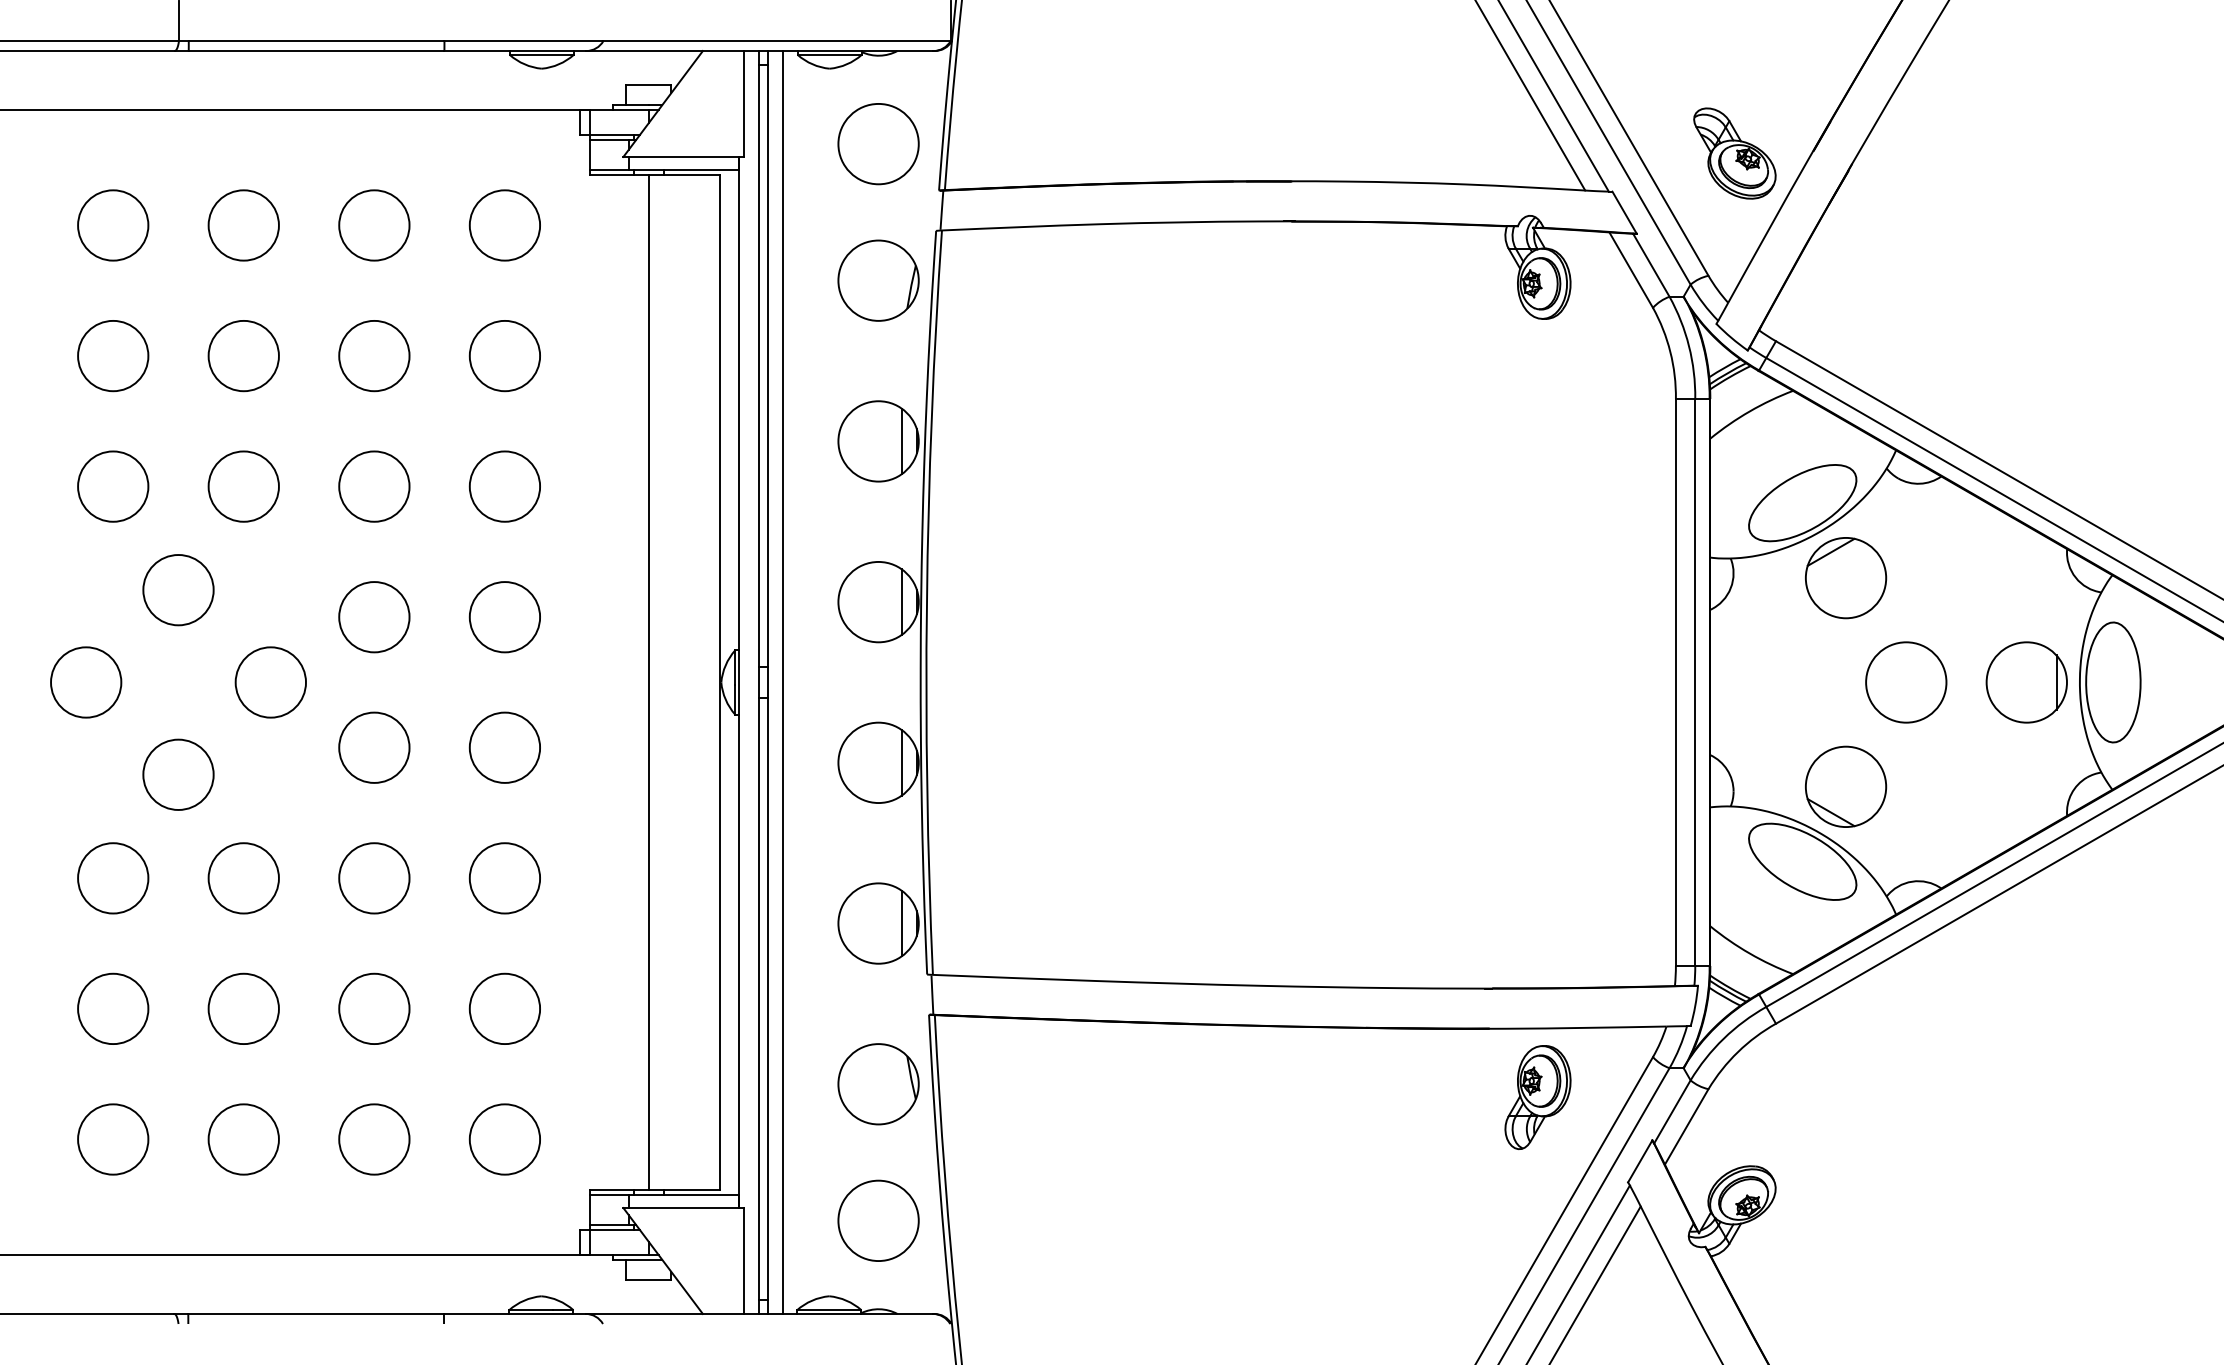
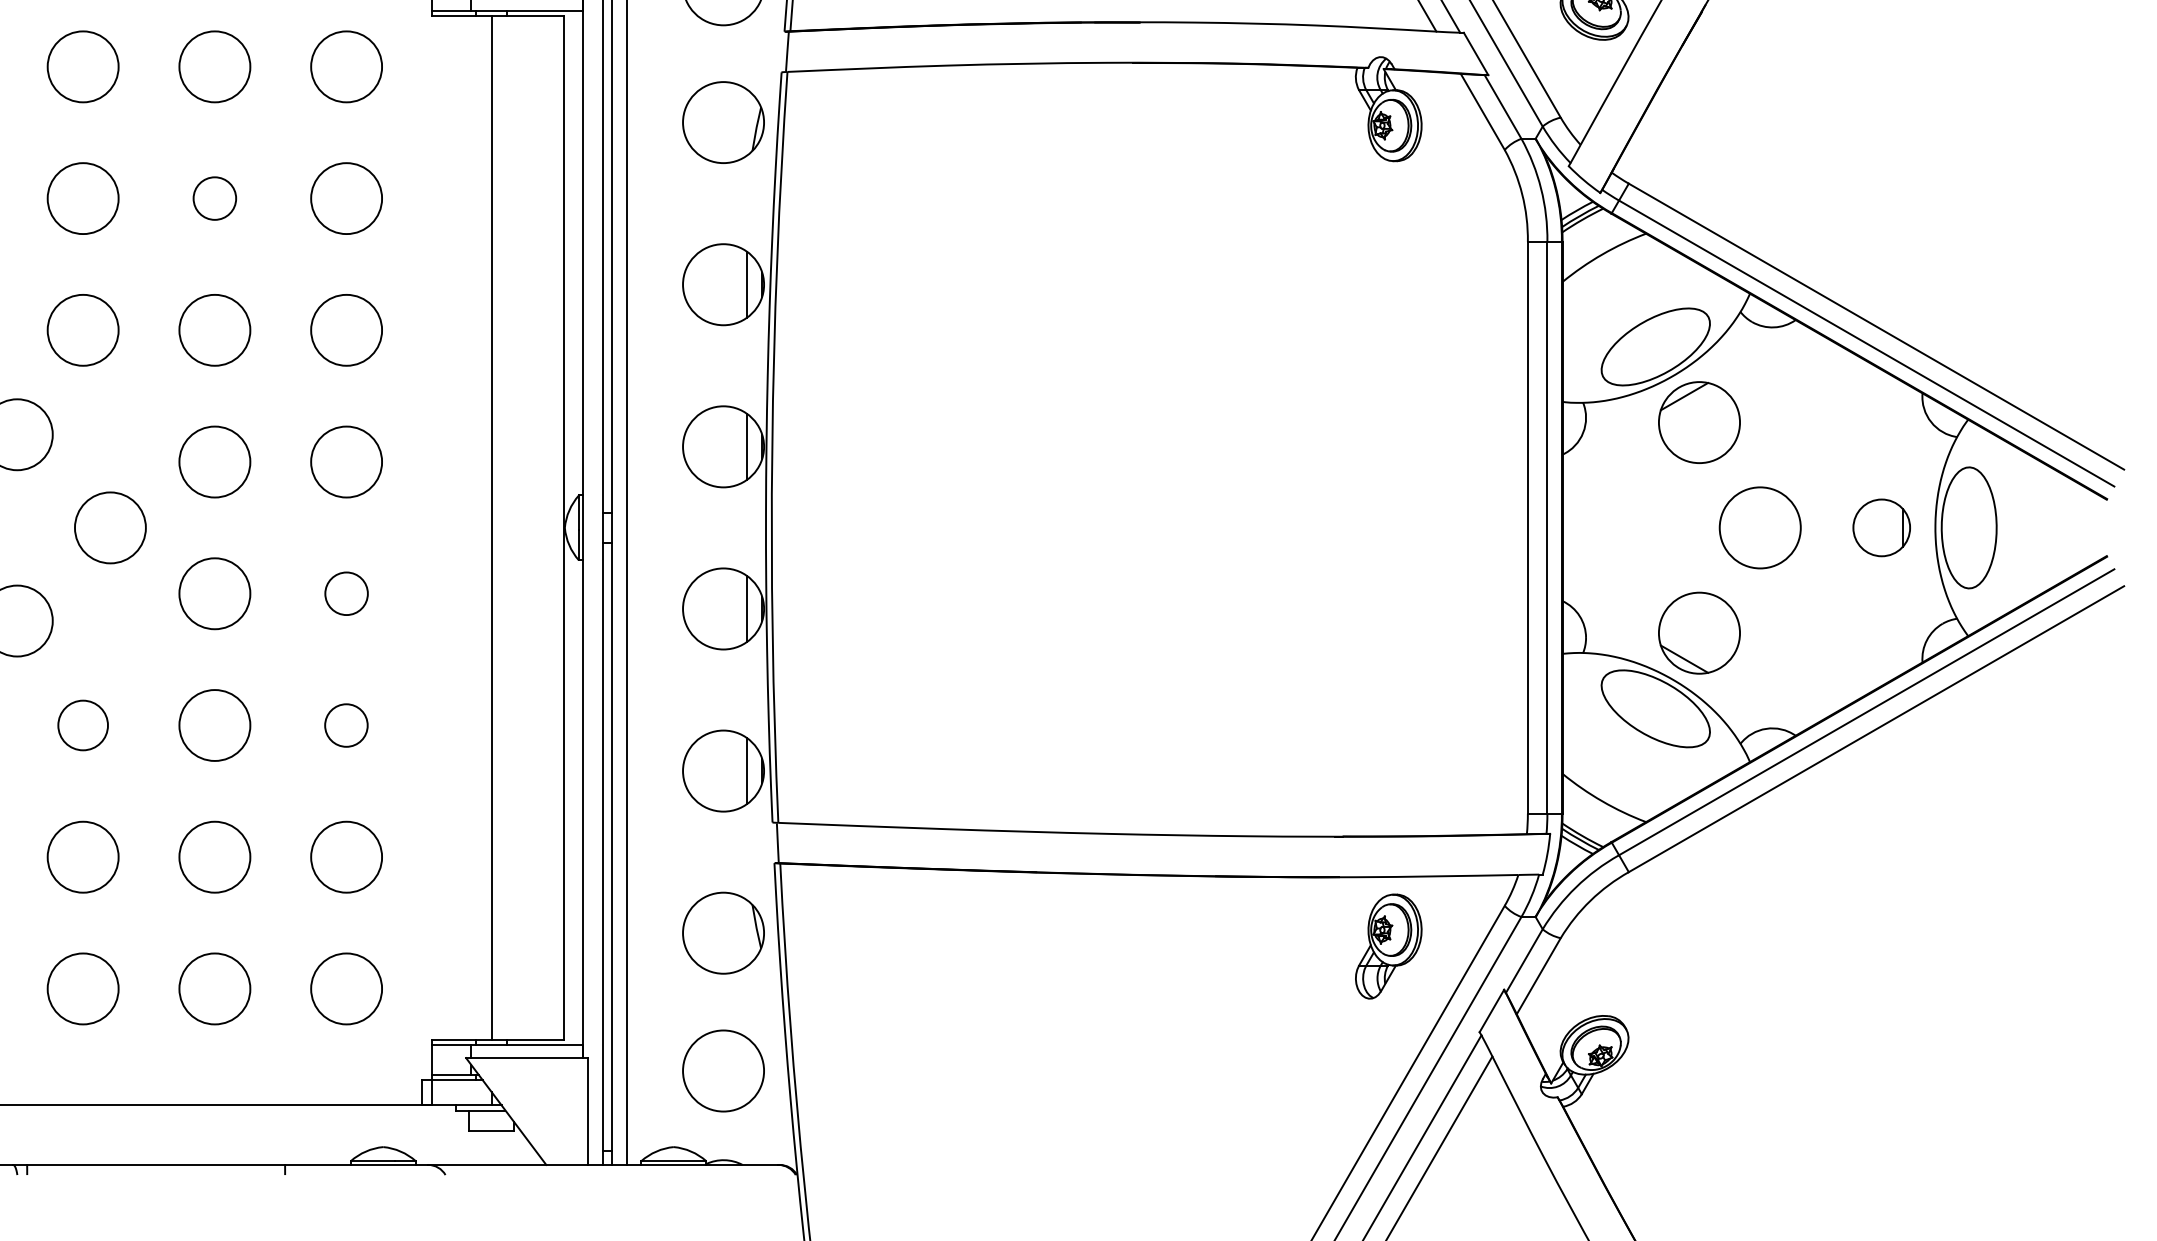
circle: (374, 355) -> (215, 198), size x0.6
part: (2026, 682) -> (1881, 527), size x0.7
circle: (504, 747) -> (346, 593), size x0.6
circle: (243, 878) -> (82, 725), size x0.7
circle: (504, 878) -> (346, 725), size x0.6

